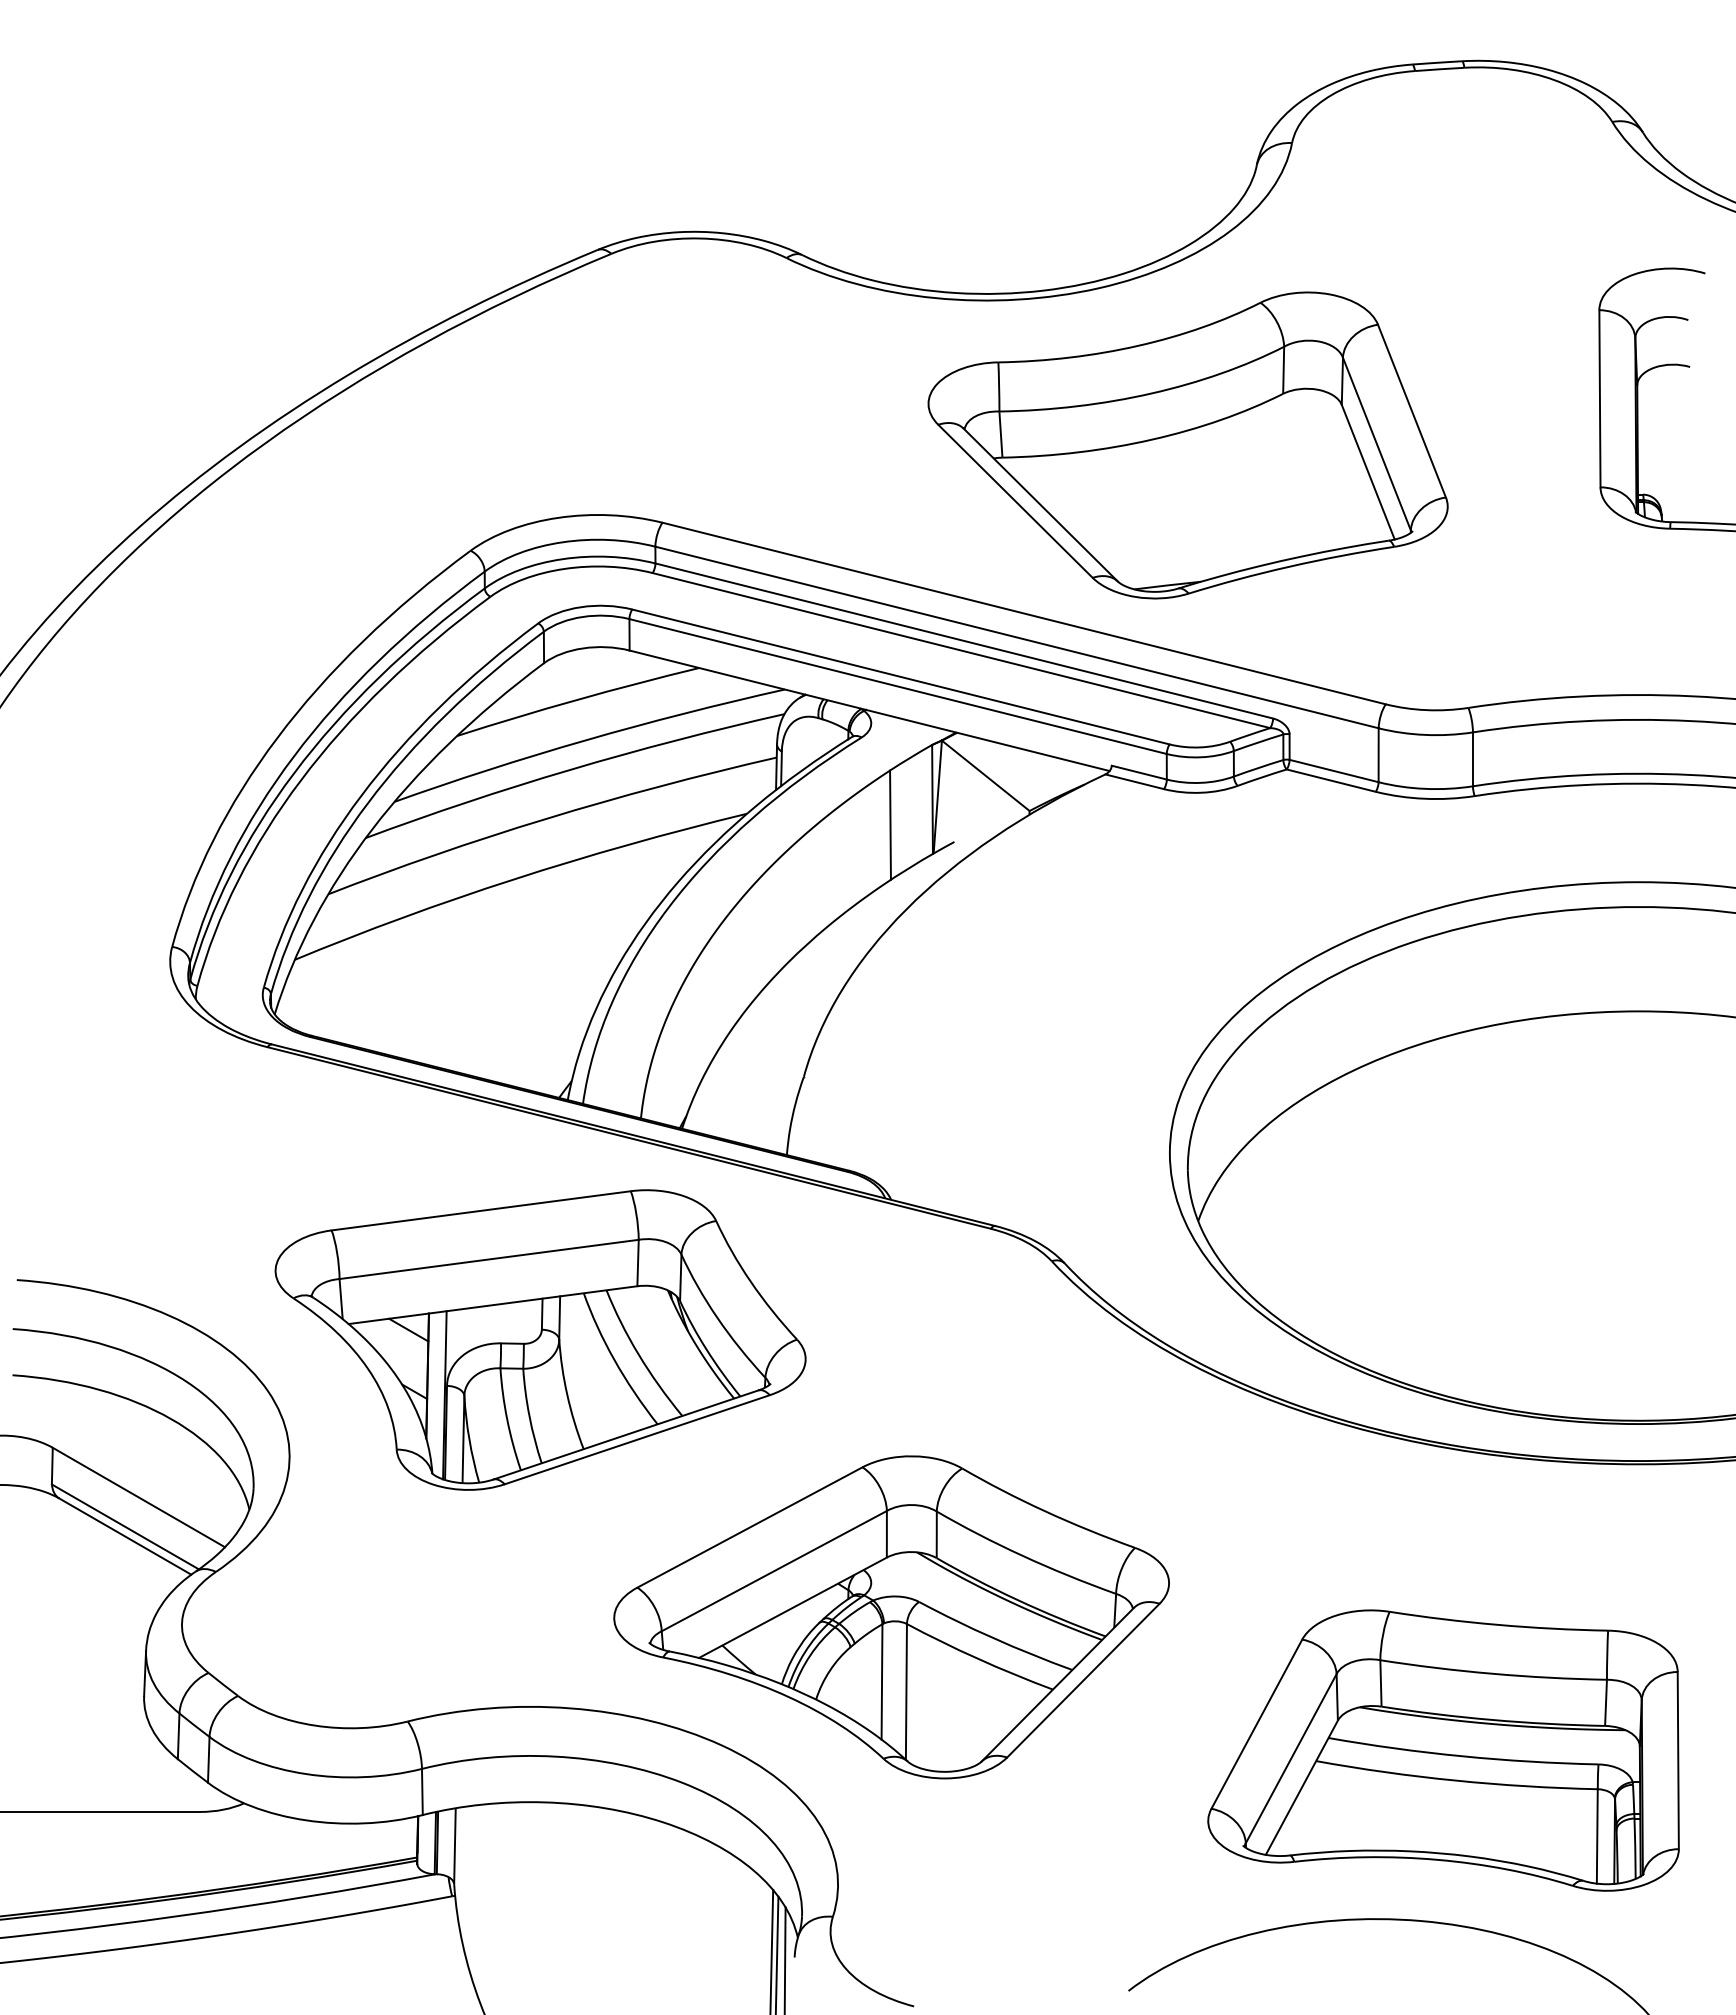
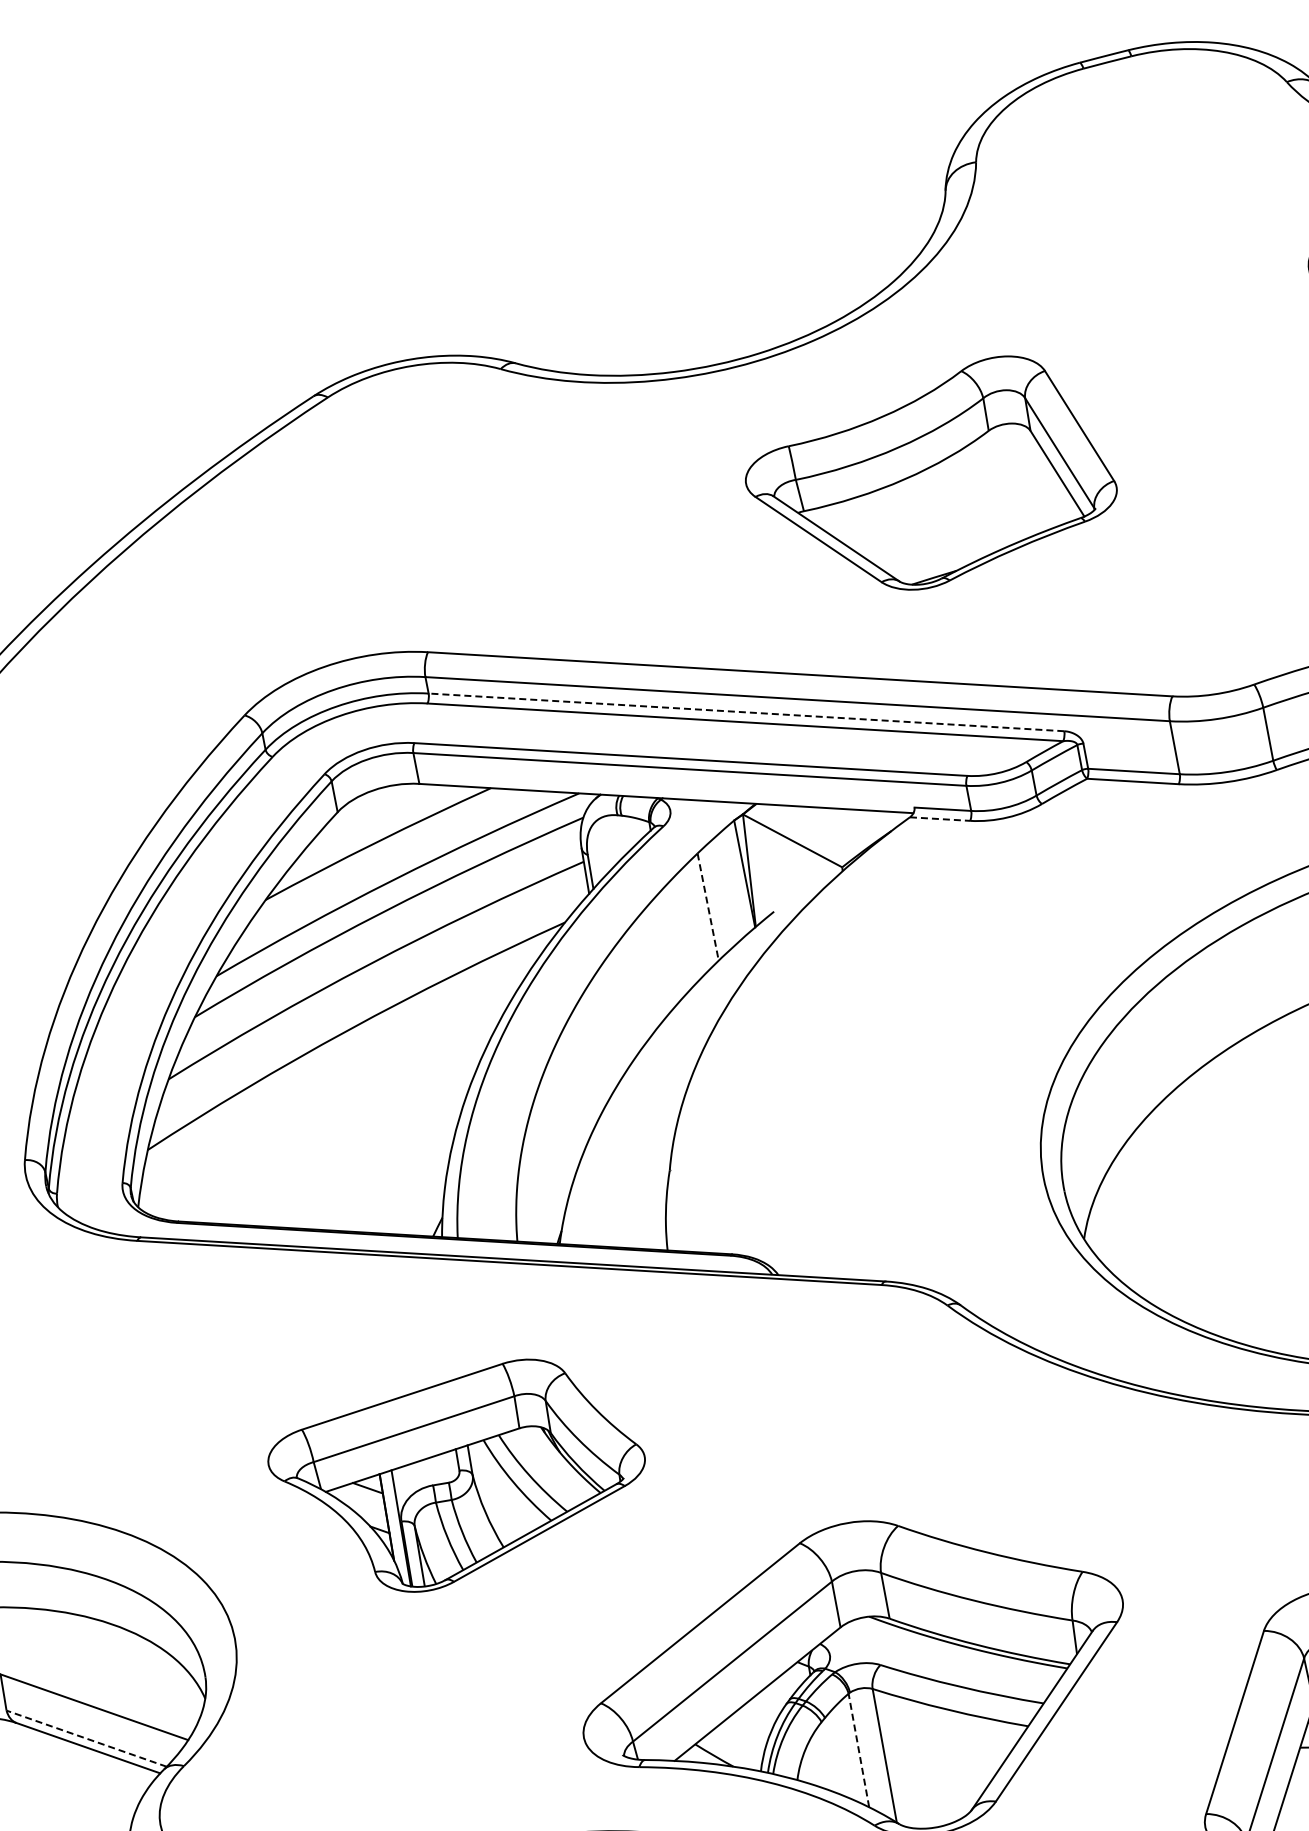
part: (1187, 445) -> (929, 478), size x0.7
line: (963, 640) -> (745, 712), solid -> dashed
line: (1135, 781) -> (940, 818), solid -> dashed
line: (890, 825) -> (708, 907), solid -> dashed
part: (540, 1339) -> (459, 1477), size x0.7
line: (125, 1526) -> (86, 1738), solid -> dashed
line: (882, 1681) -> (859, 1749), solid -> dashed

